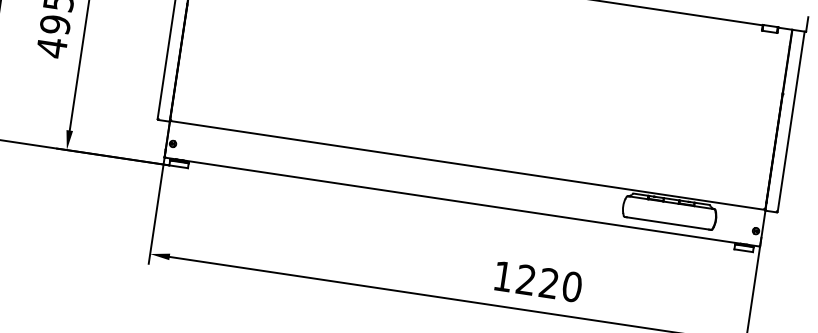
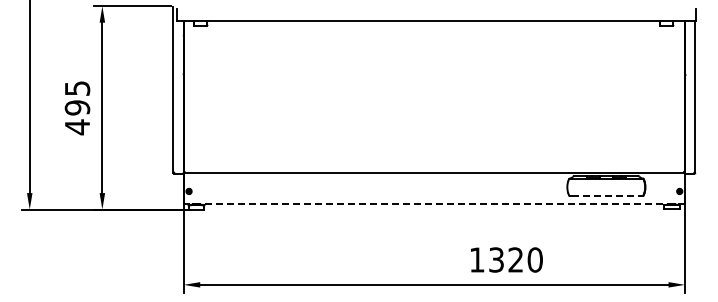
line: (461, 201) -> (433, 203), solid -> dashed
line: (668, 222) -> (606, 195), solid -> dashed
text: (526, 279) -> (496, 259), 1220 -> 1320

